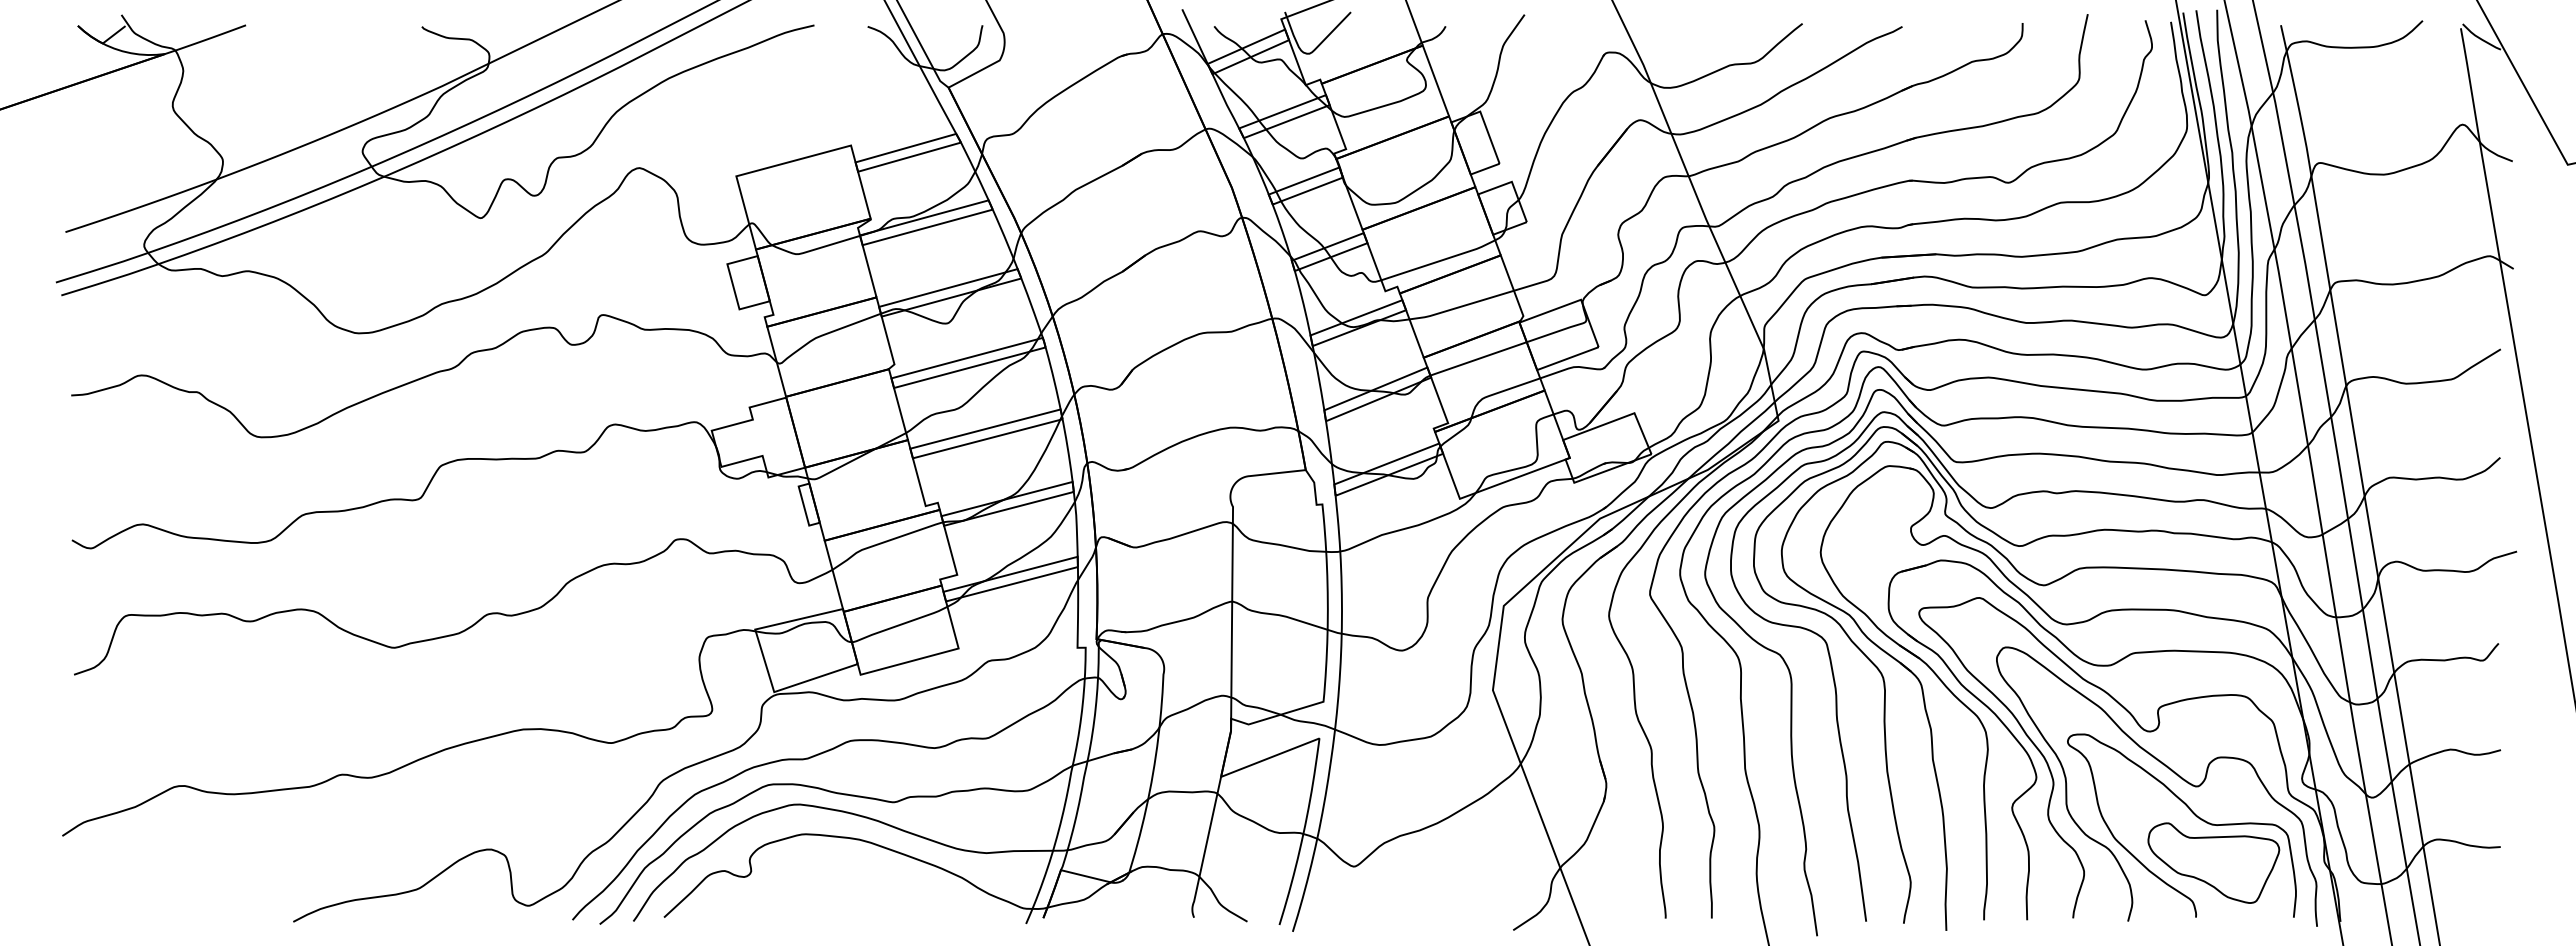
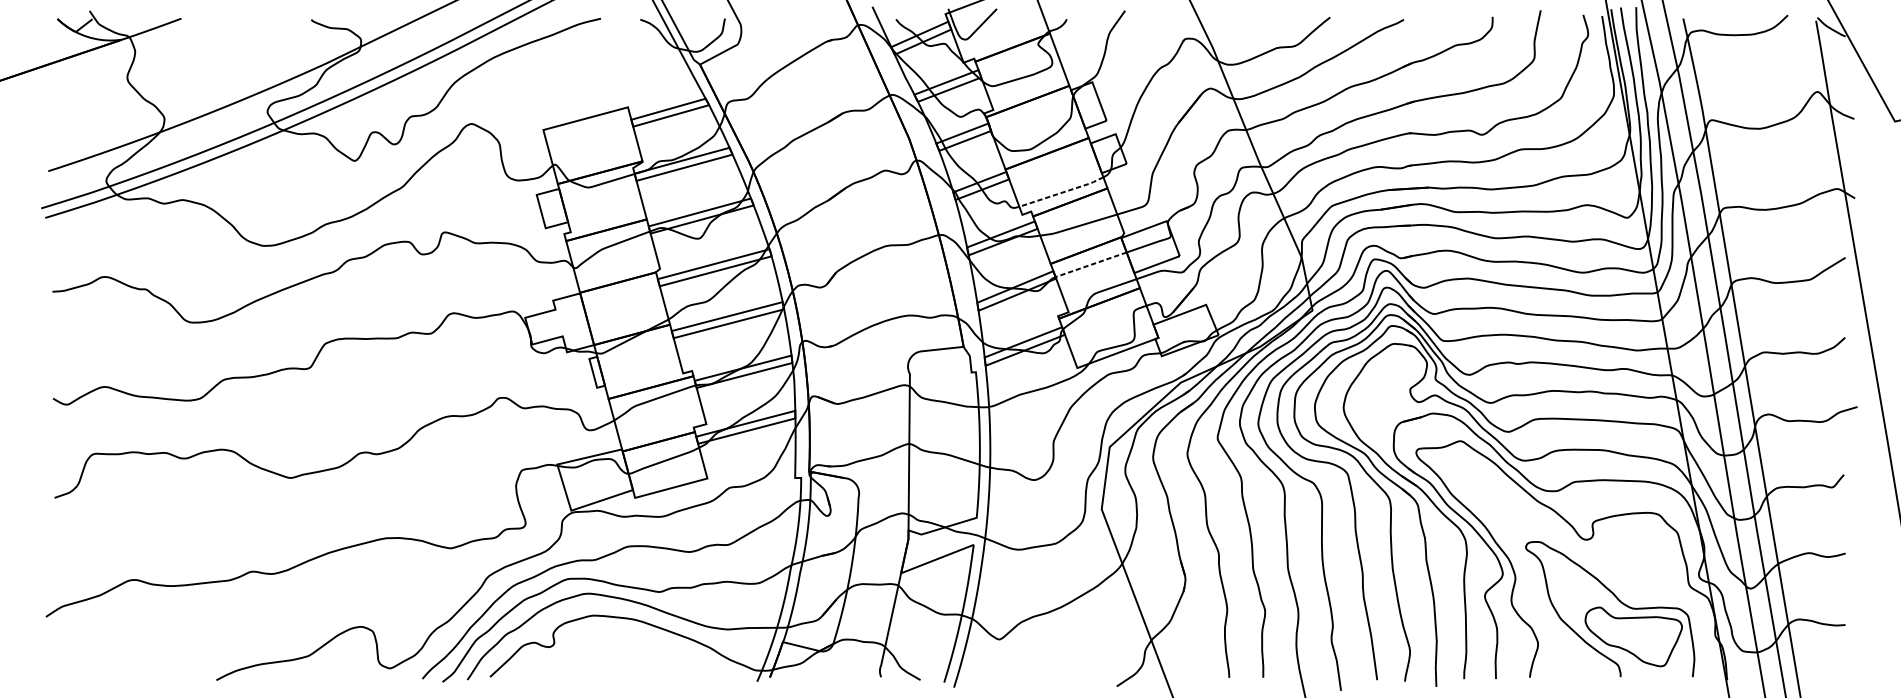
line: (1439, 261) -> (1062, 192), solid -> dashed
line: (1478, 358) -> (1091, 264), solid -> dashed
curve: (2167, 768) -> (1599, 567), removed

